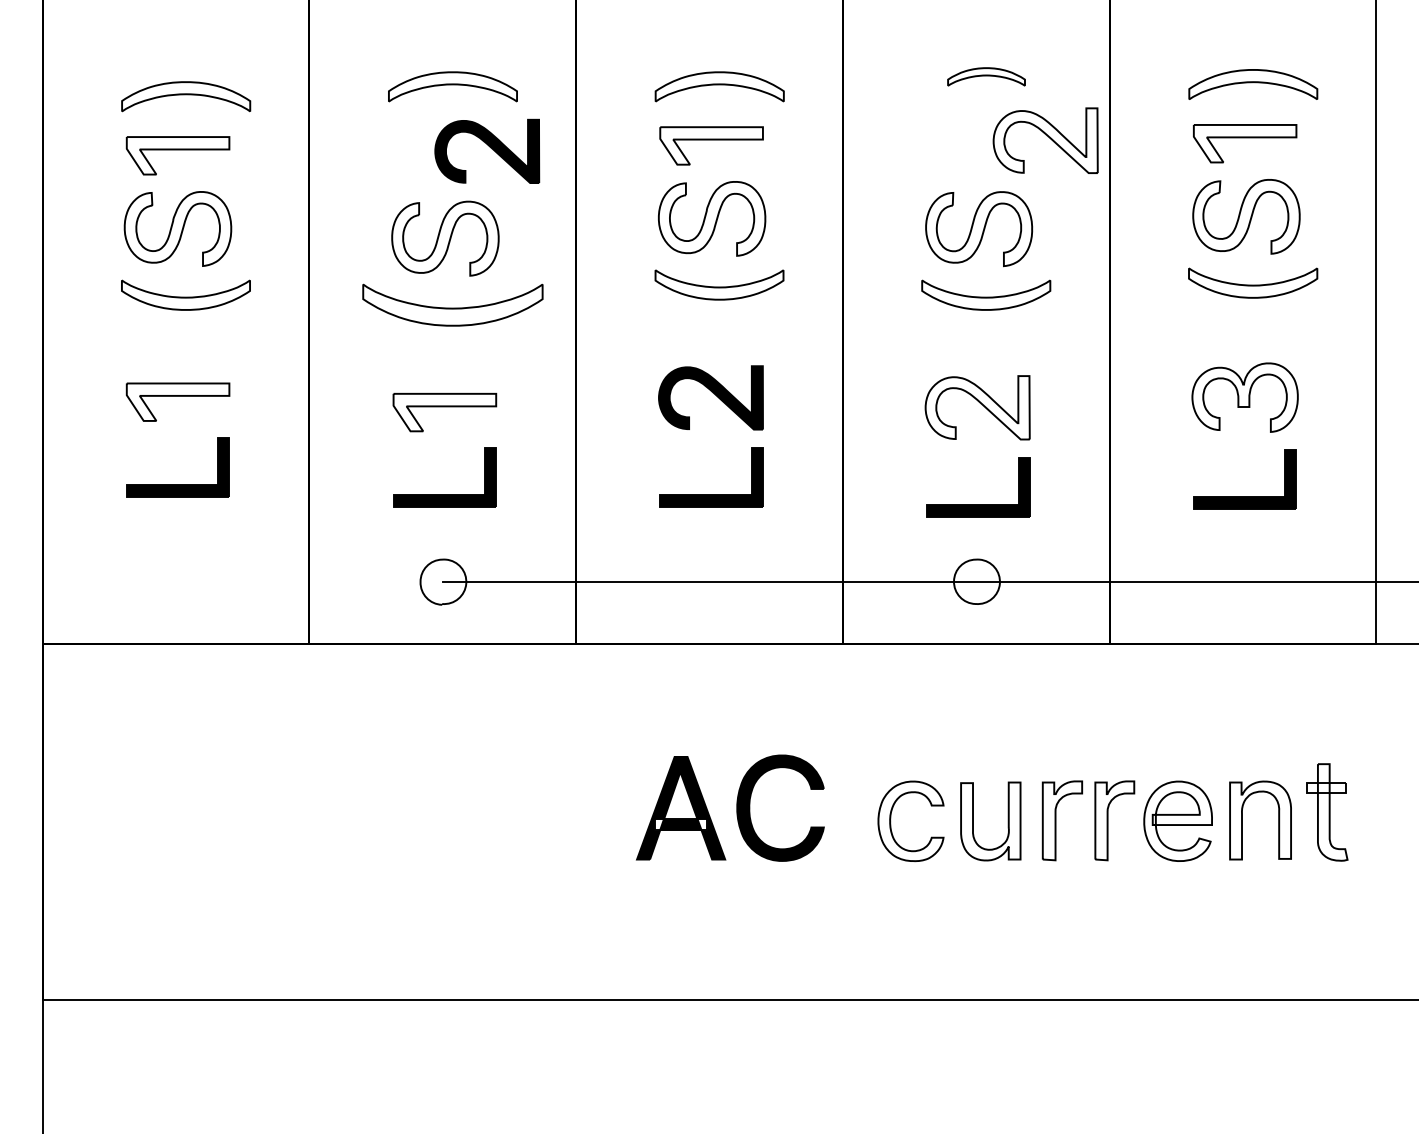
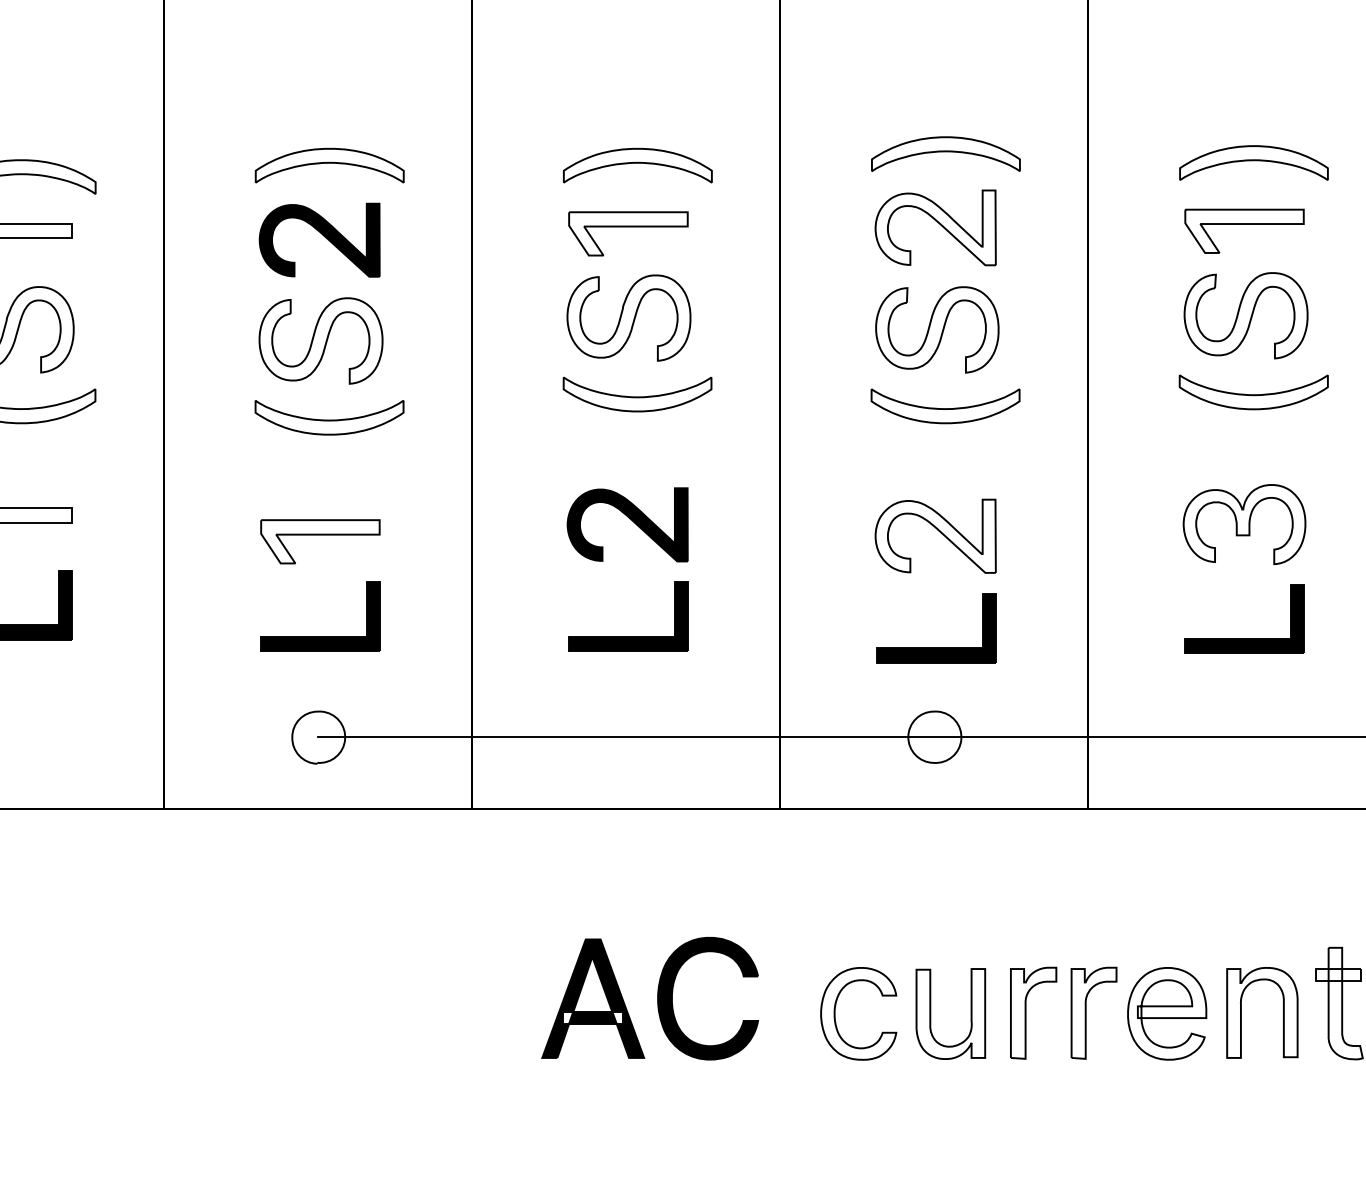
part: (986, 76) -> (945, 153), size x1.67
part: (1045, 140) -> (935, 227), moved
part: (487, 150) -> (319, 239), moved
part: (452, 304) -> (329, 416), size x0.71

